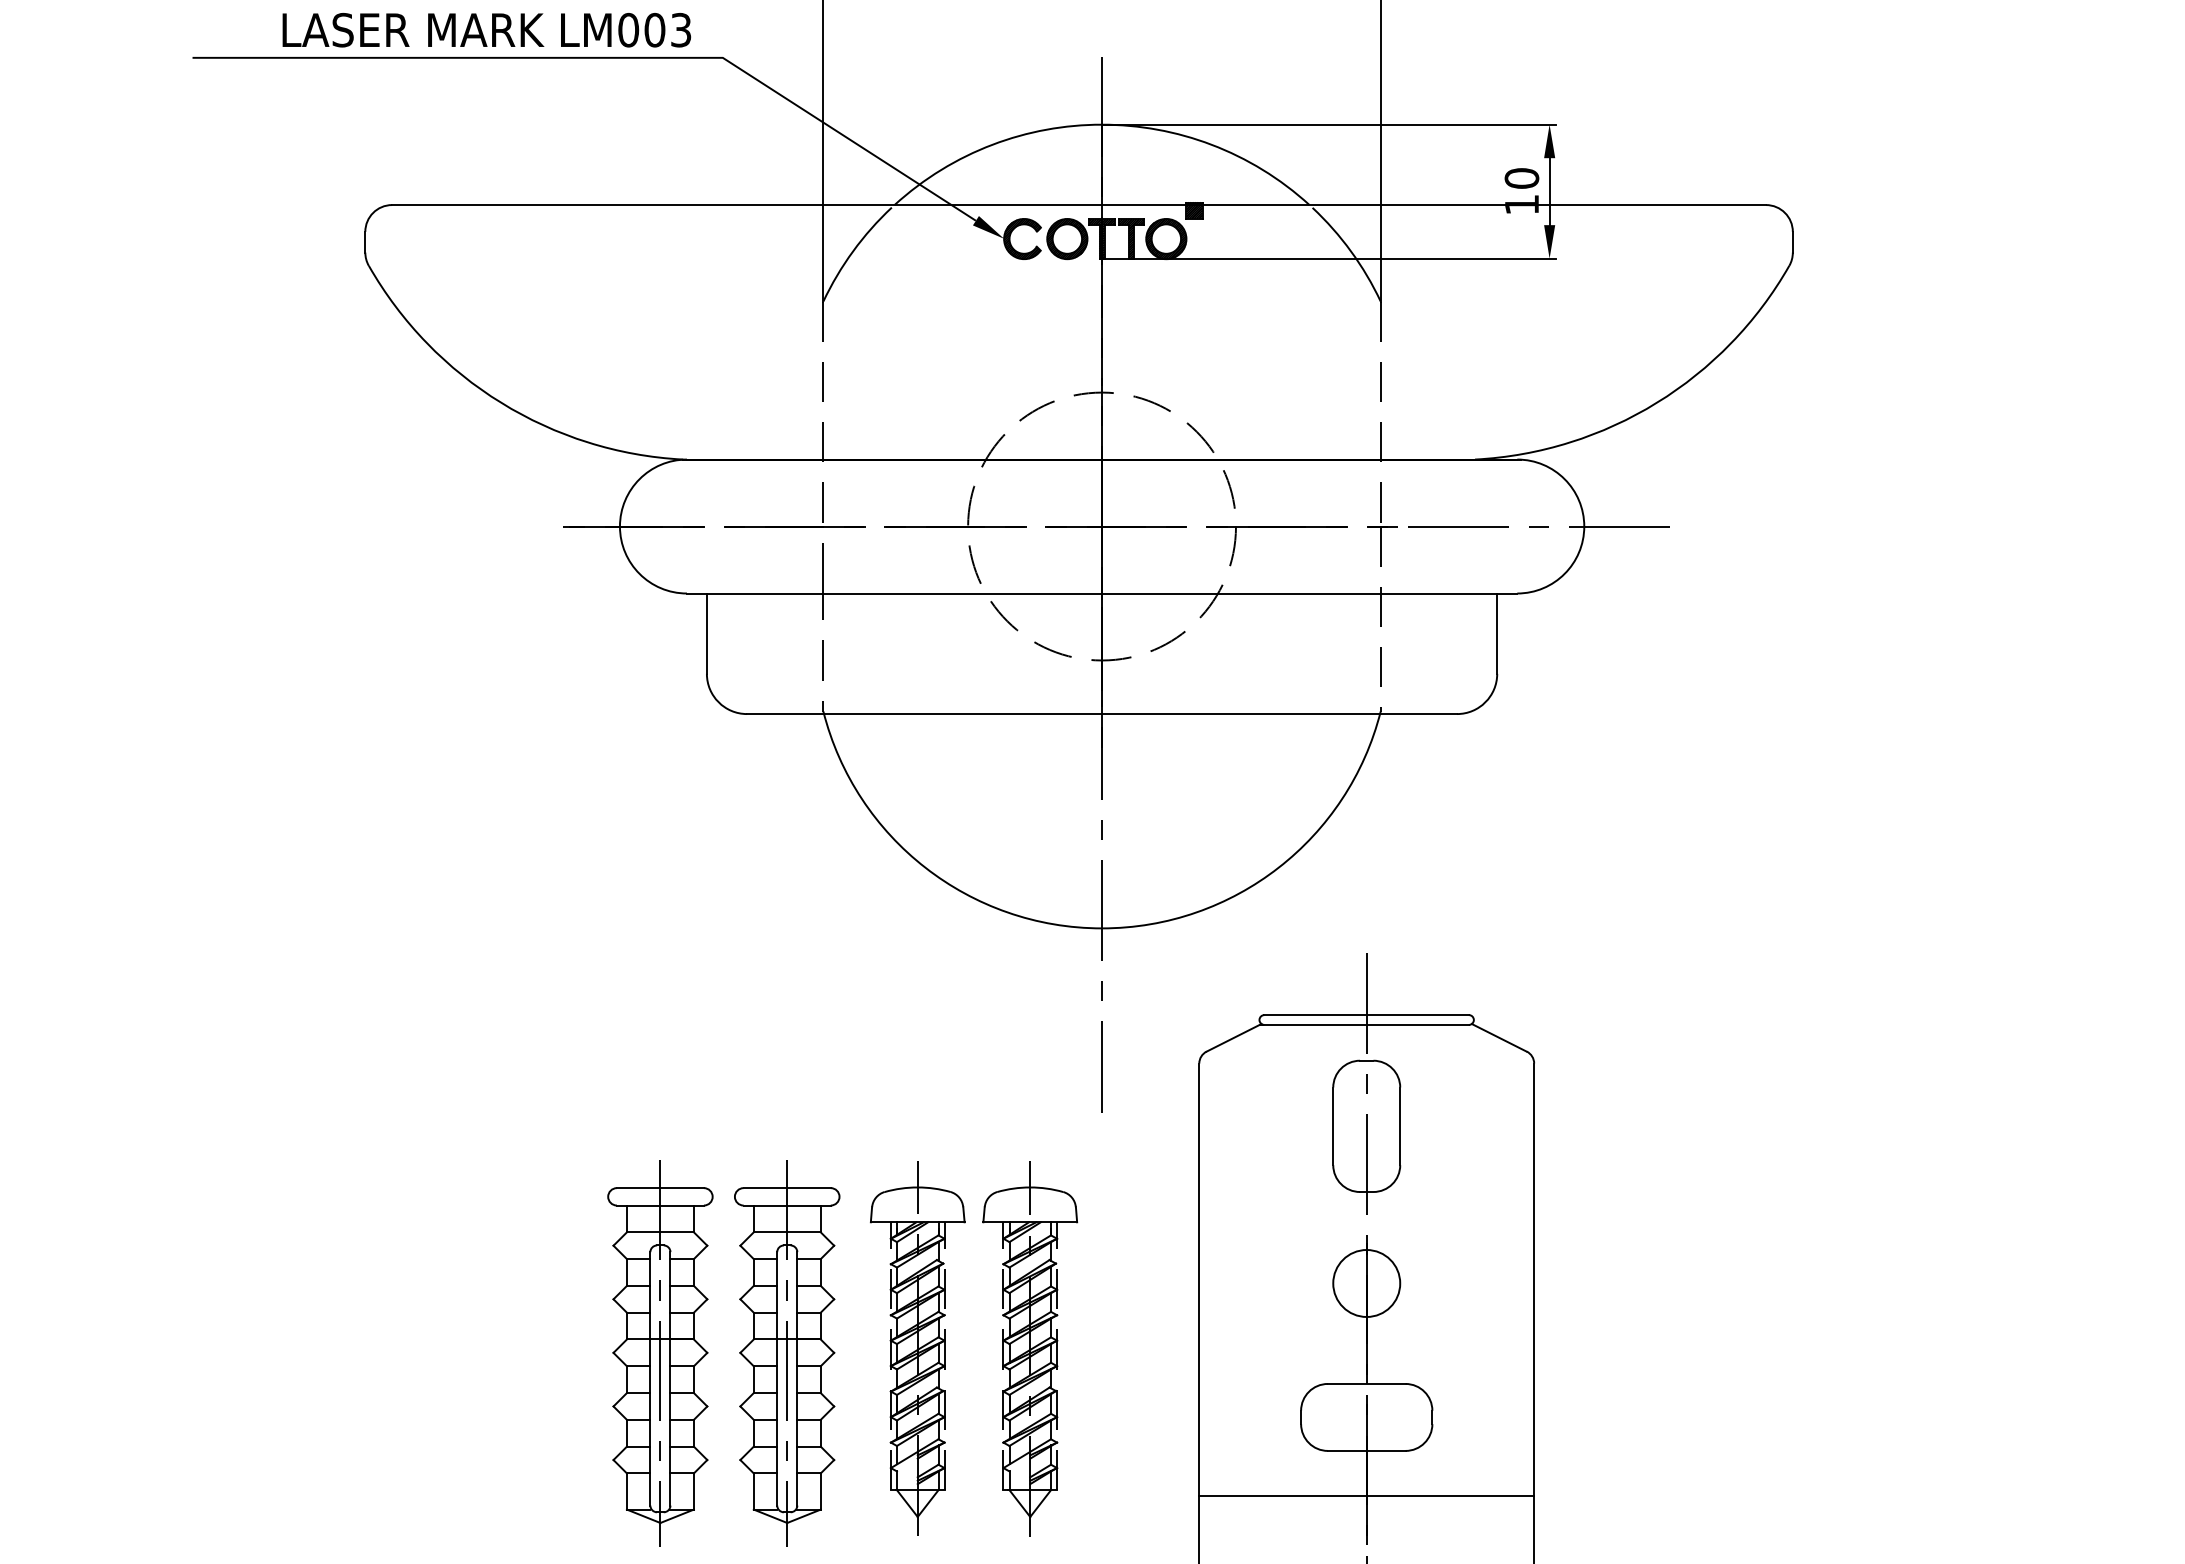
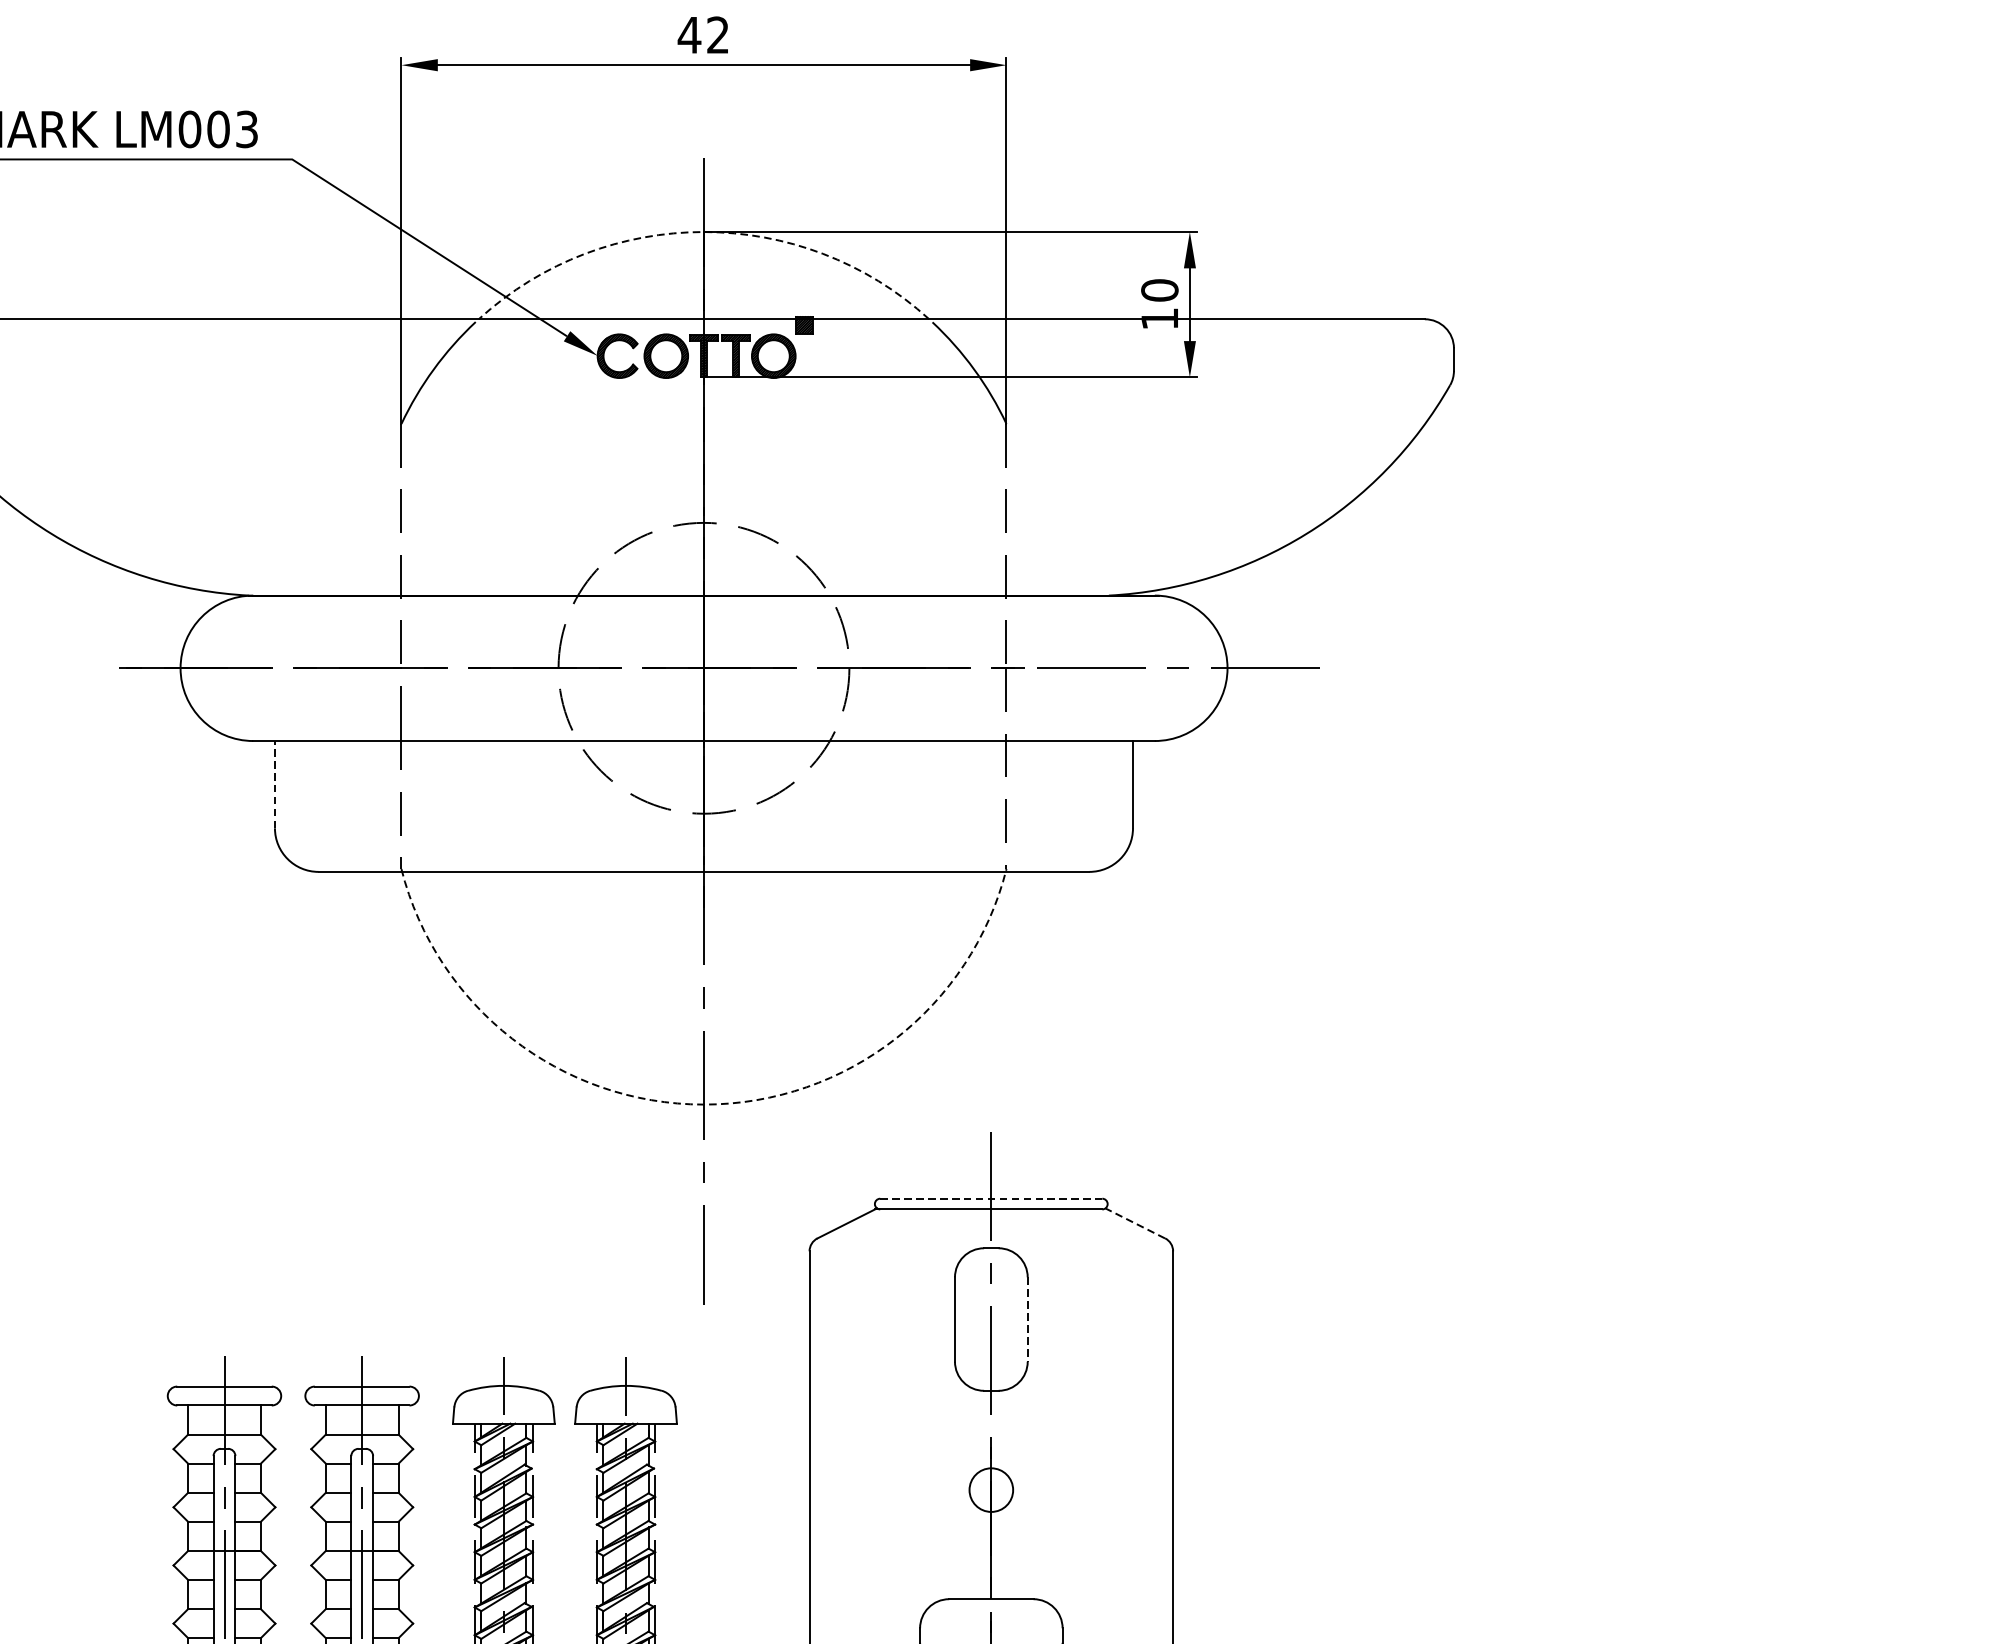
arc: (1102, 124) -> (704, 231), solid -> dashed
line: (706, 633) -> (274, 784), solid -> dashed
arc: (1102, 928) -> (704, 1104), solid -> dashed
line: (1367, 1015) -> (992, 1199), solid -> dashed
line: (1499, 1037) -> (1135, 1223), solid -> dashed
line: (1400, 1126) -> (1027, 1319), solid -> dashed
circle: (1366, 1283) -> (991, 1490), size x0.6

